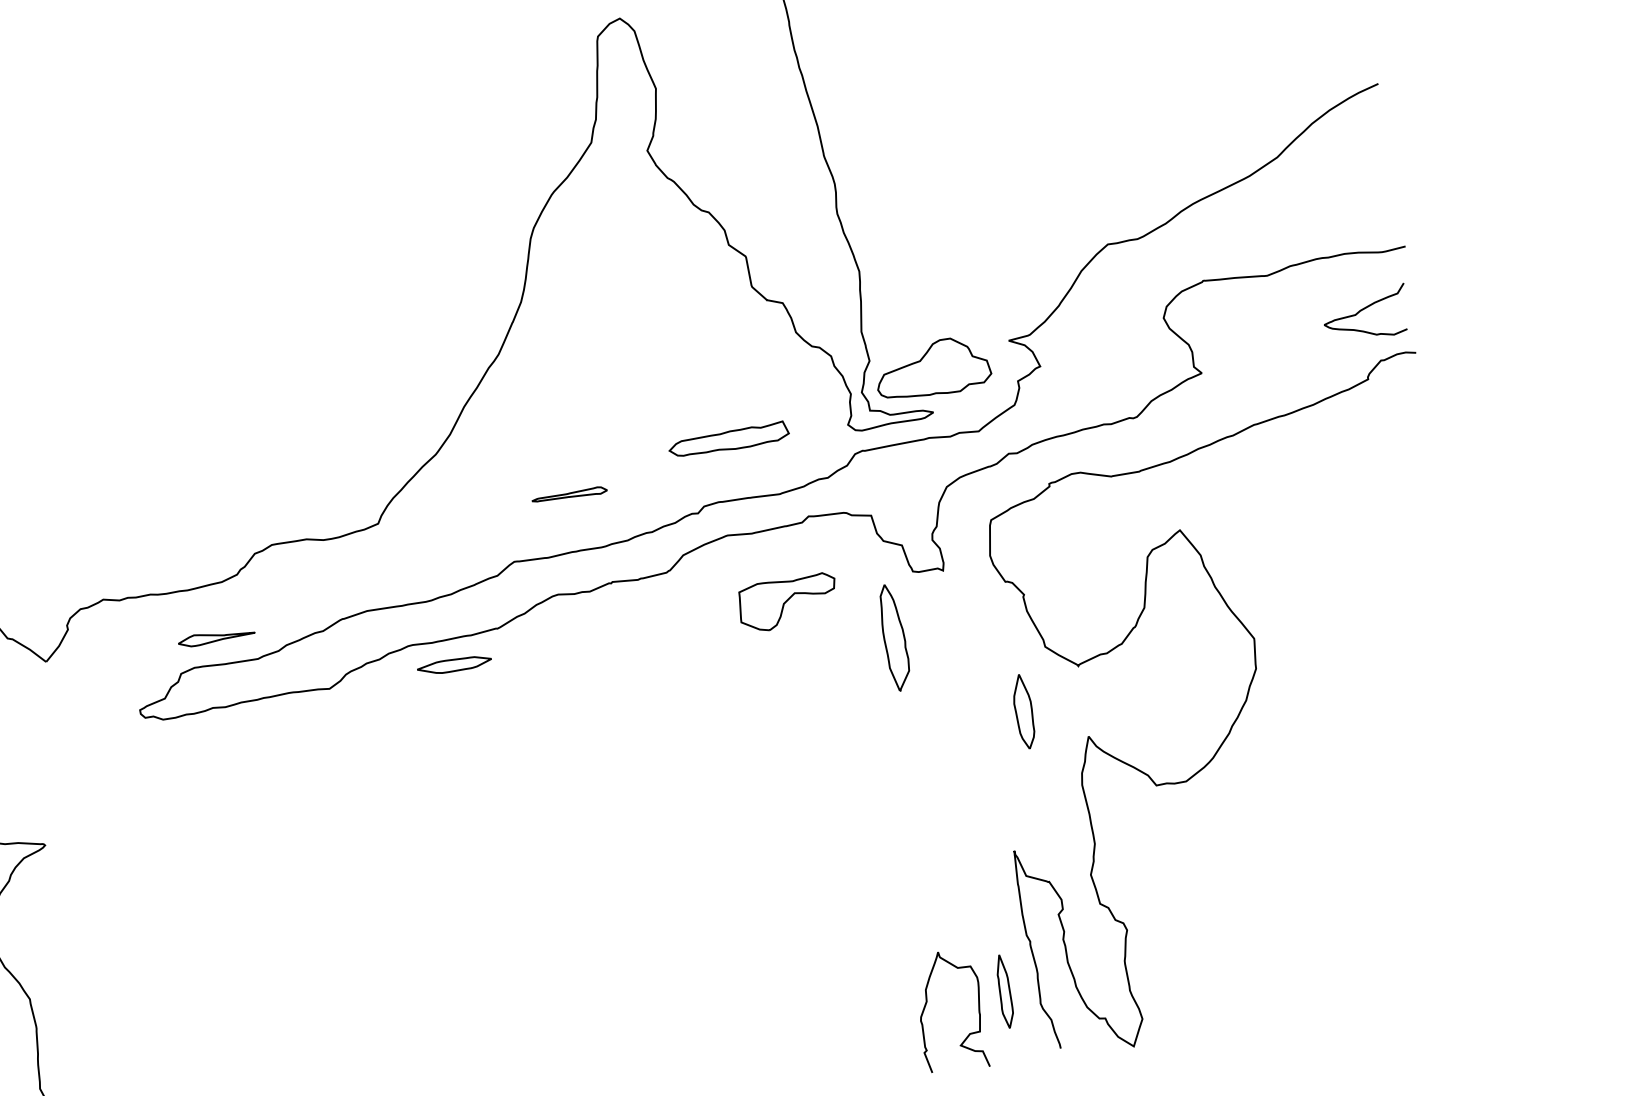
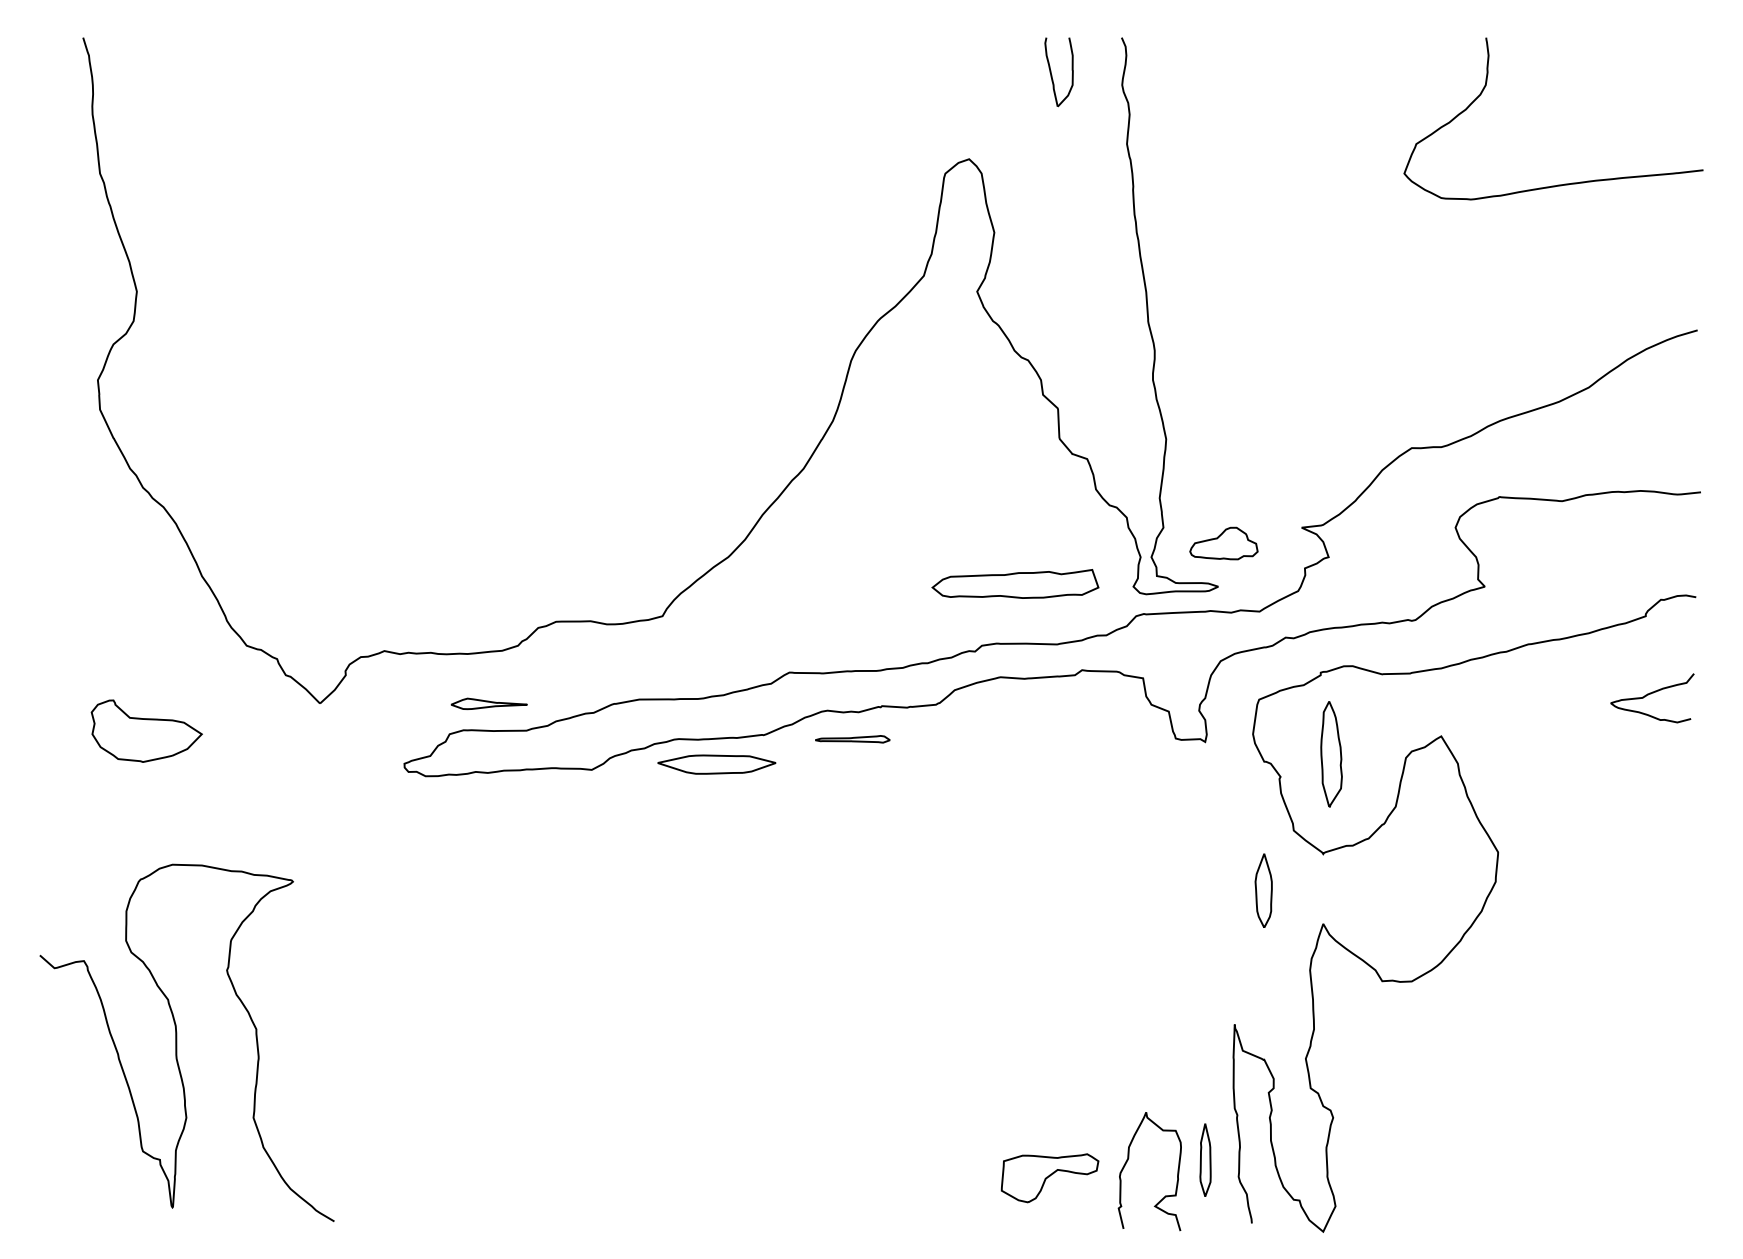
curve: (1363, 310) -> (1651, 694), moved
part: (932, 368) -> (1223, 543), size x0.6
part: (728, 439) -> (1015, 584), size x1.4
part: (569, 495) -> (852, 739), moved
part: (787, 603) -> (1049, 1178), moved
part: (894, 637) -> (1331, 754), moved
part: (454, 665) -> (716, 764), size x1.6

